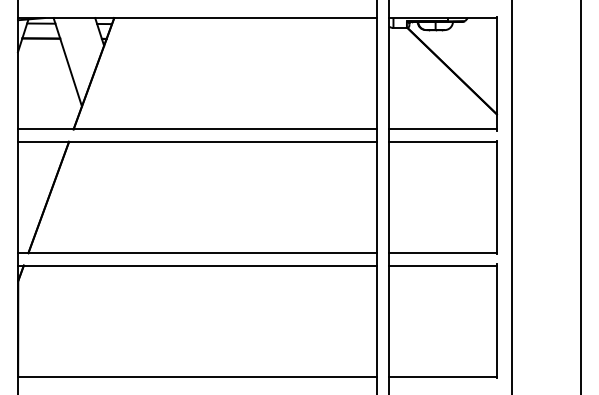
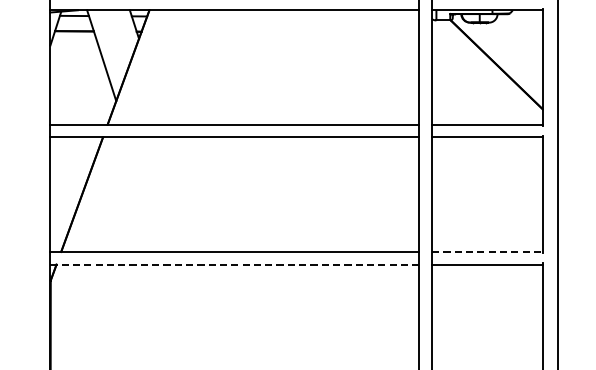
line: (443, 253) -> (487, 252), solid -> dashed
line: (196, 265) -> (233, 264), solid -> dashed

